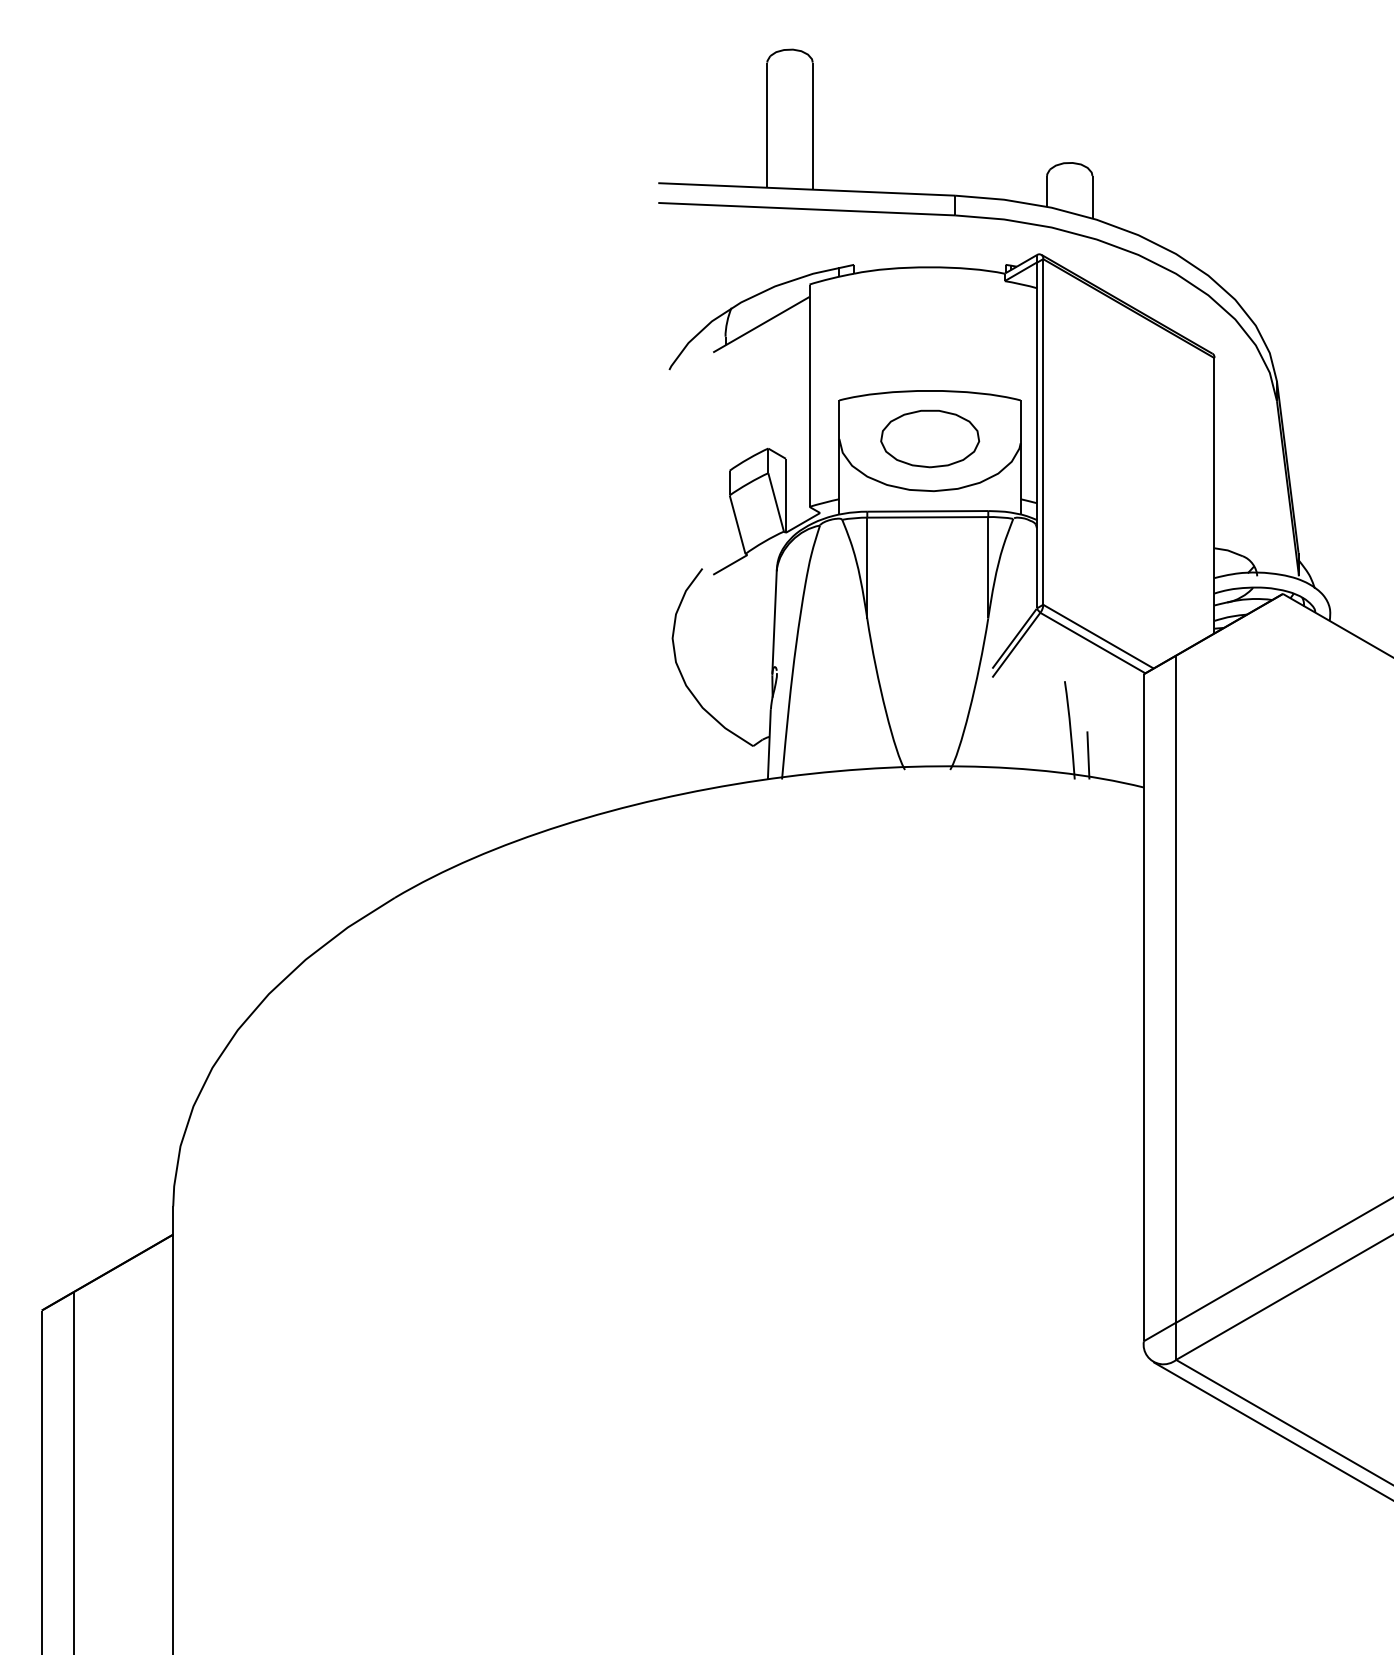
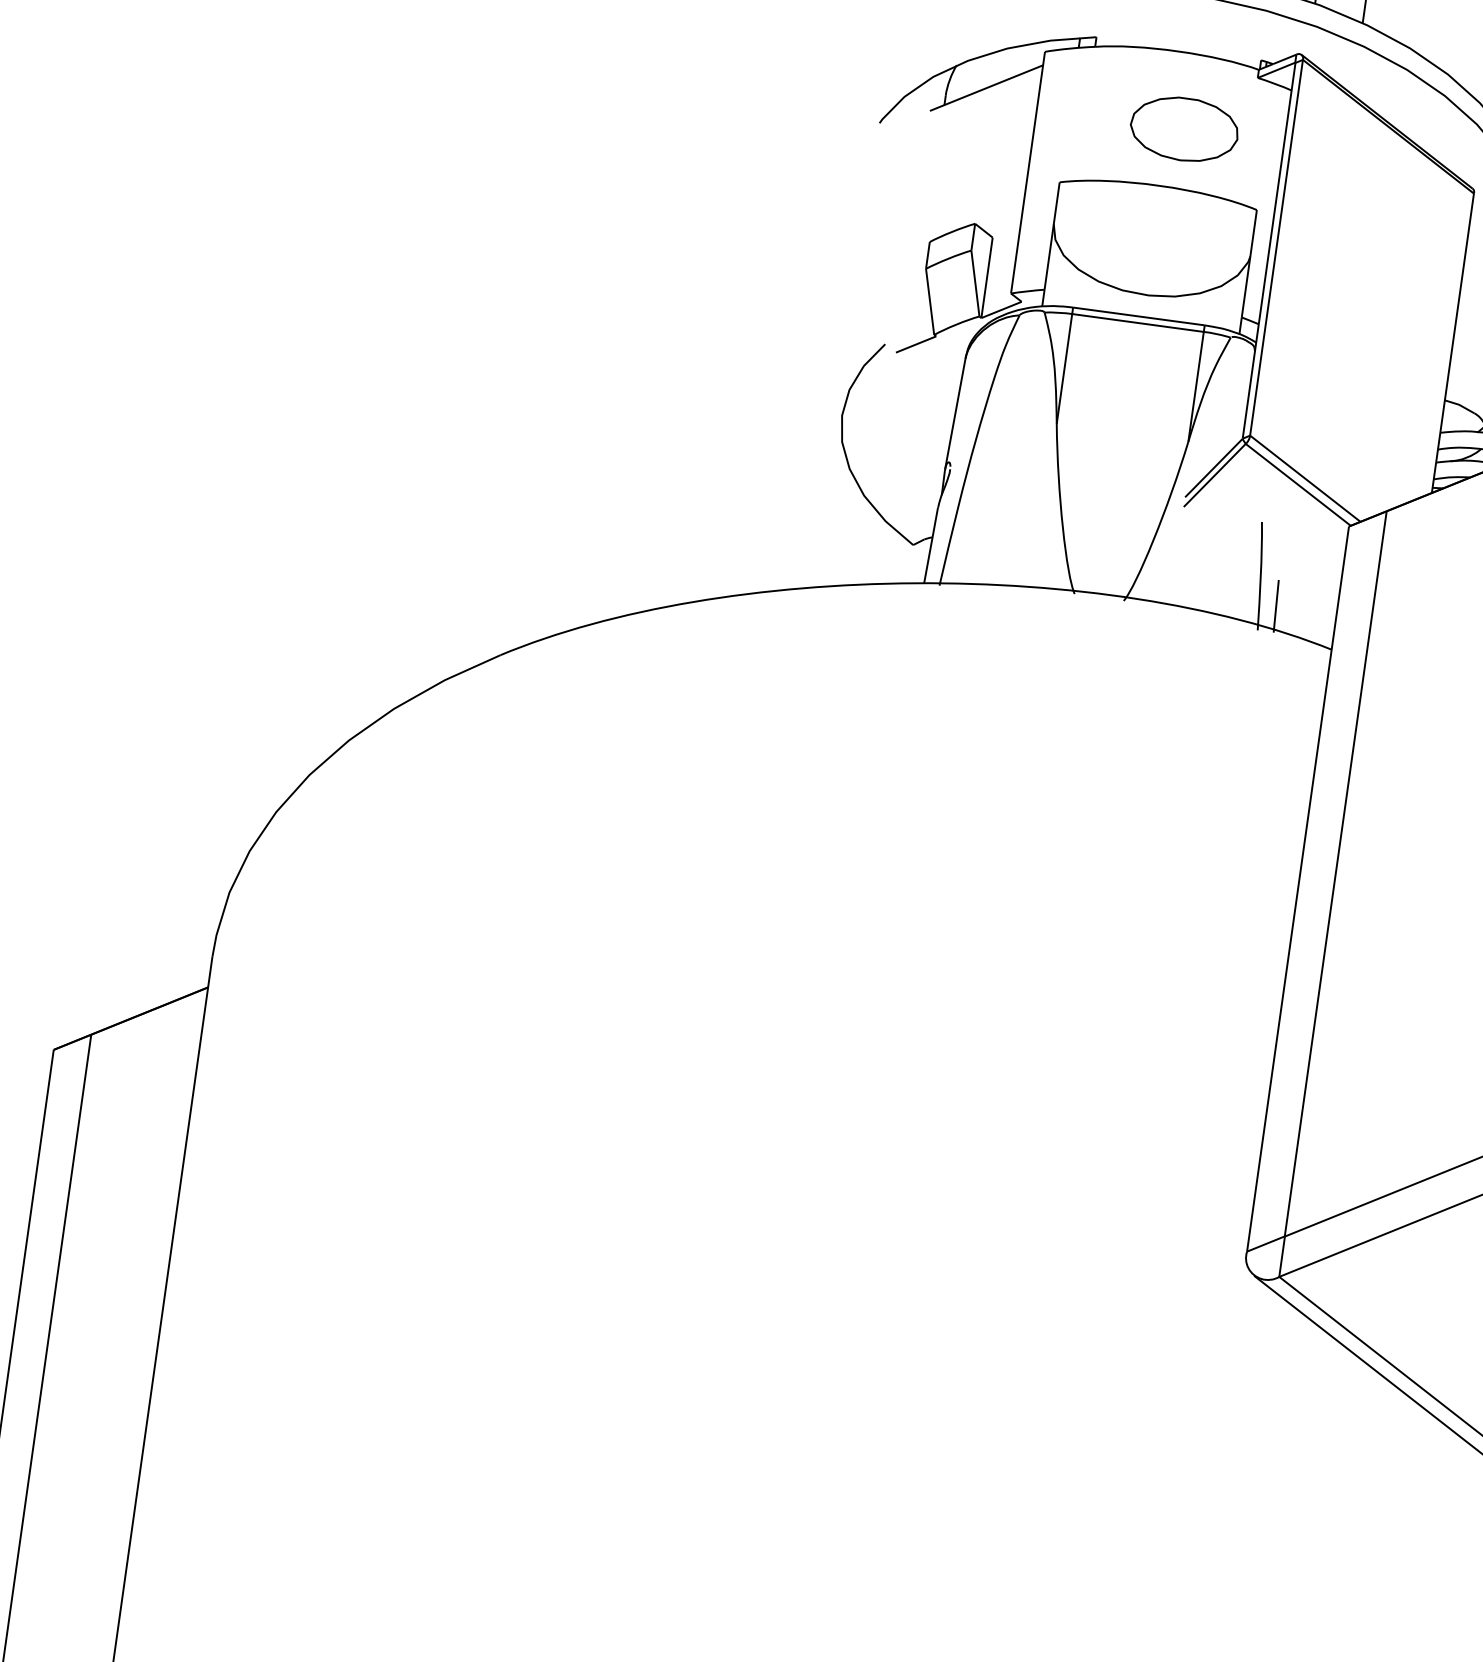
part: (930, 438) -> (1184, 129), moved

